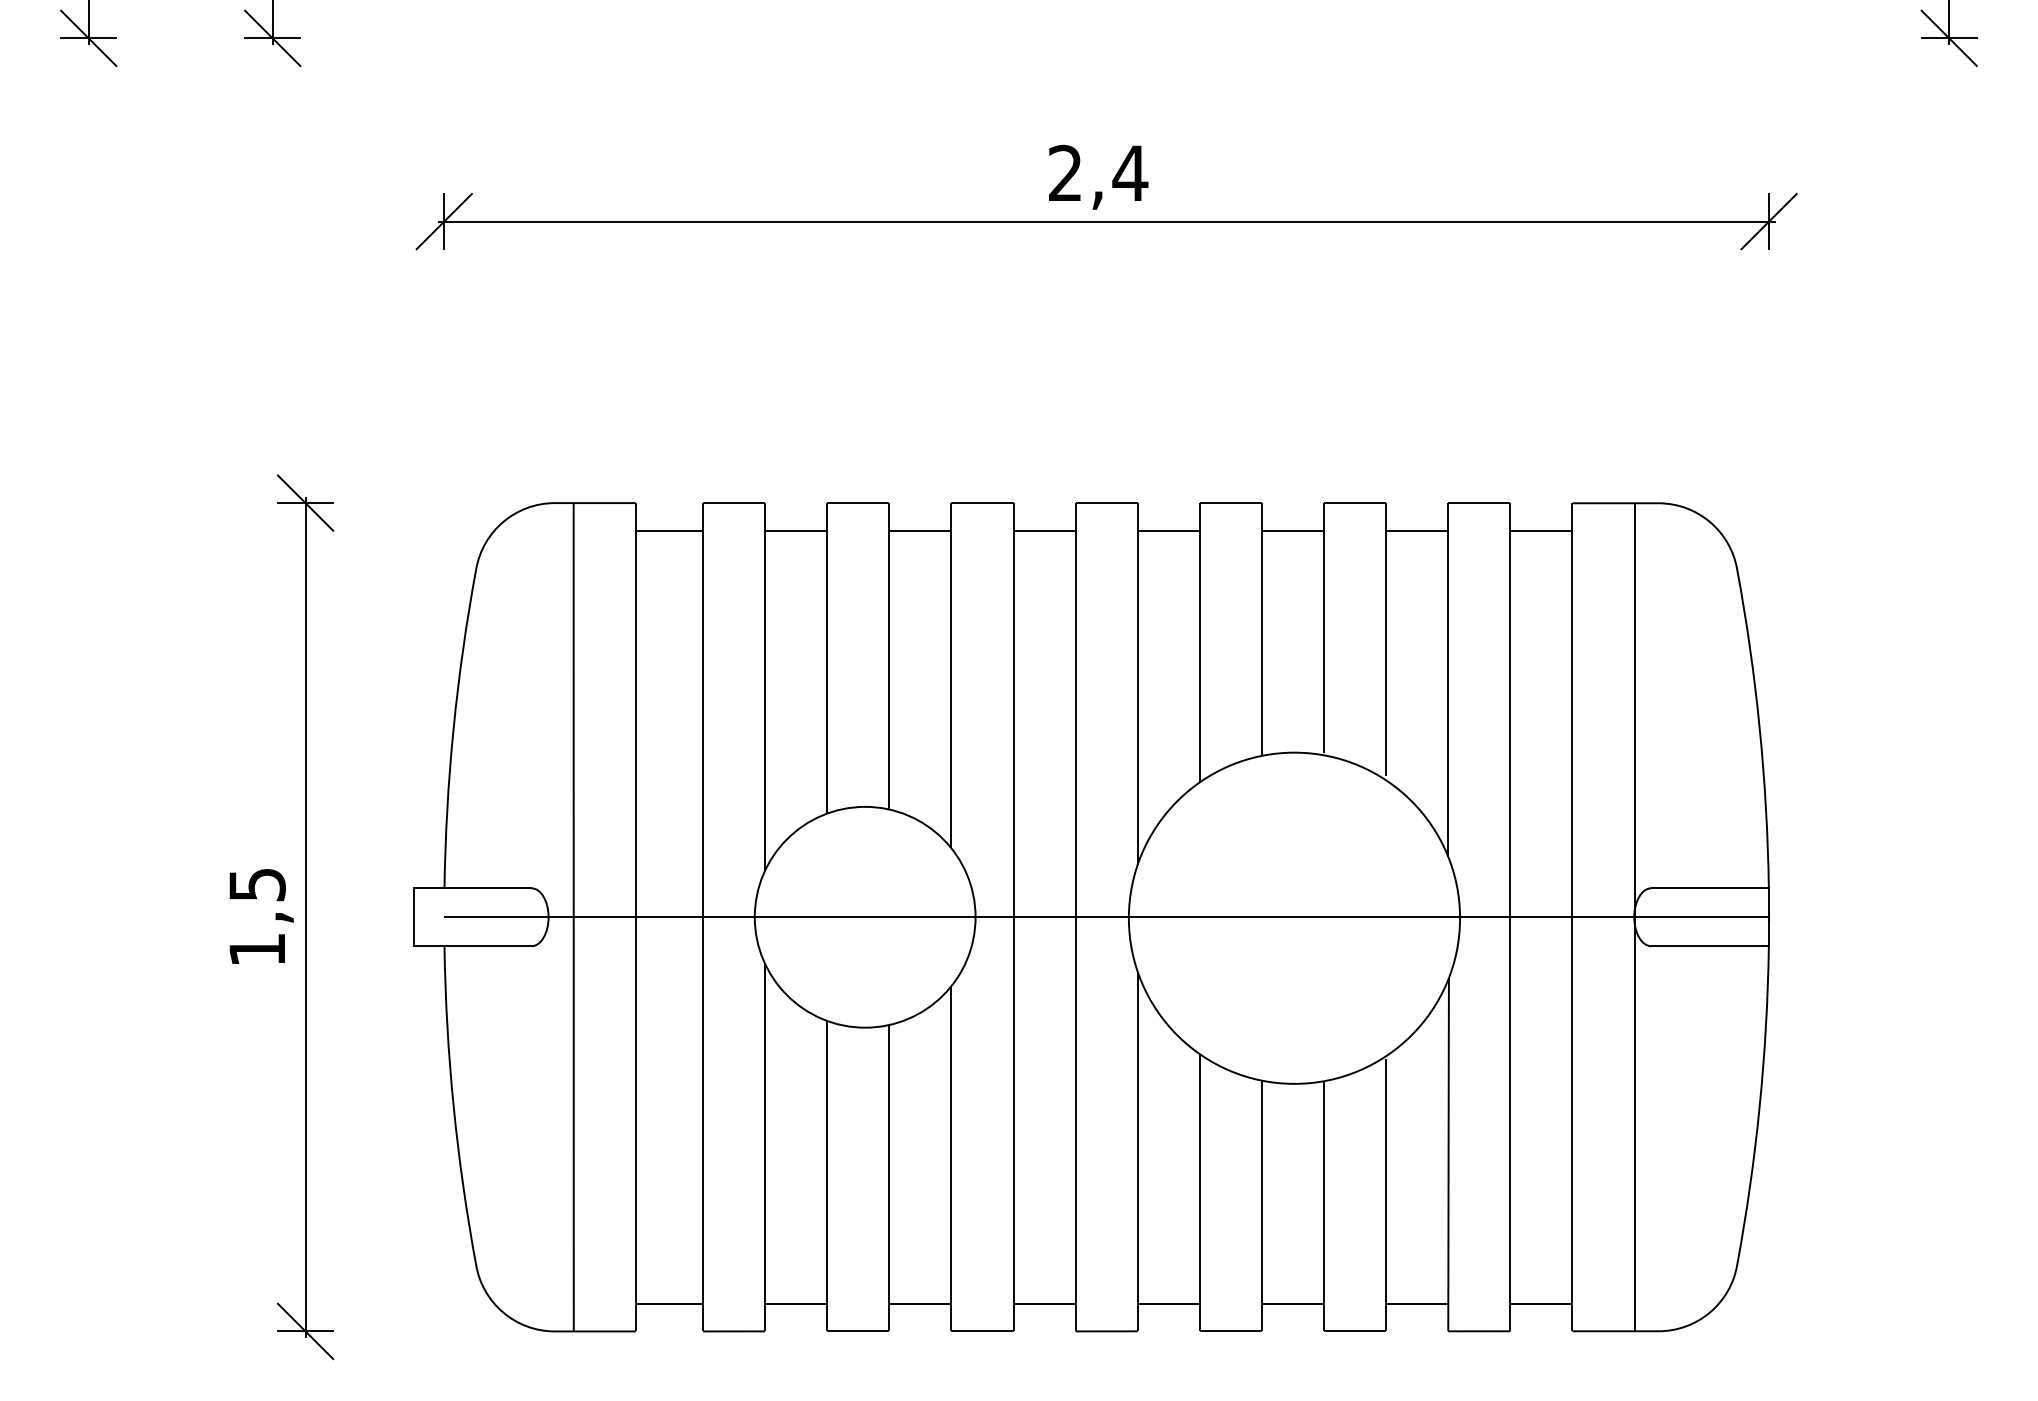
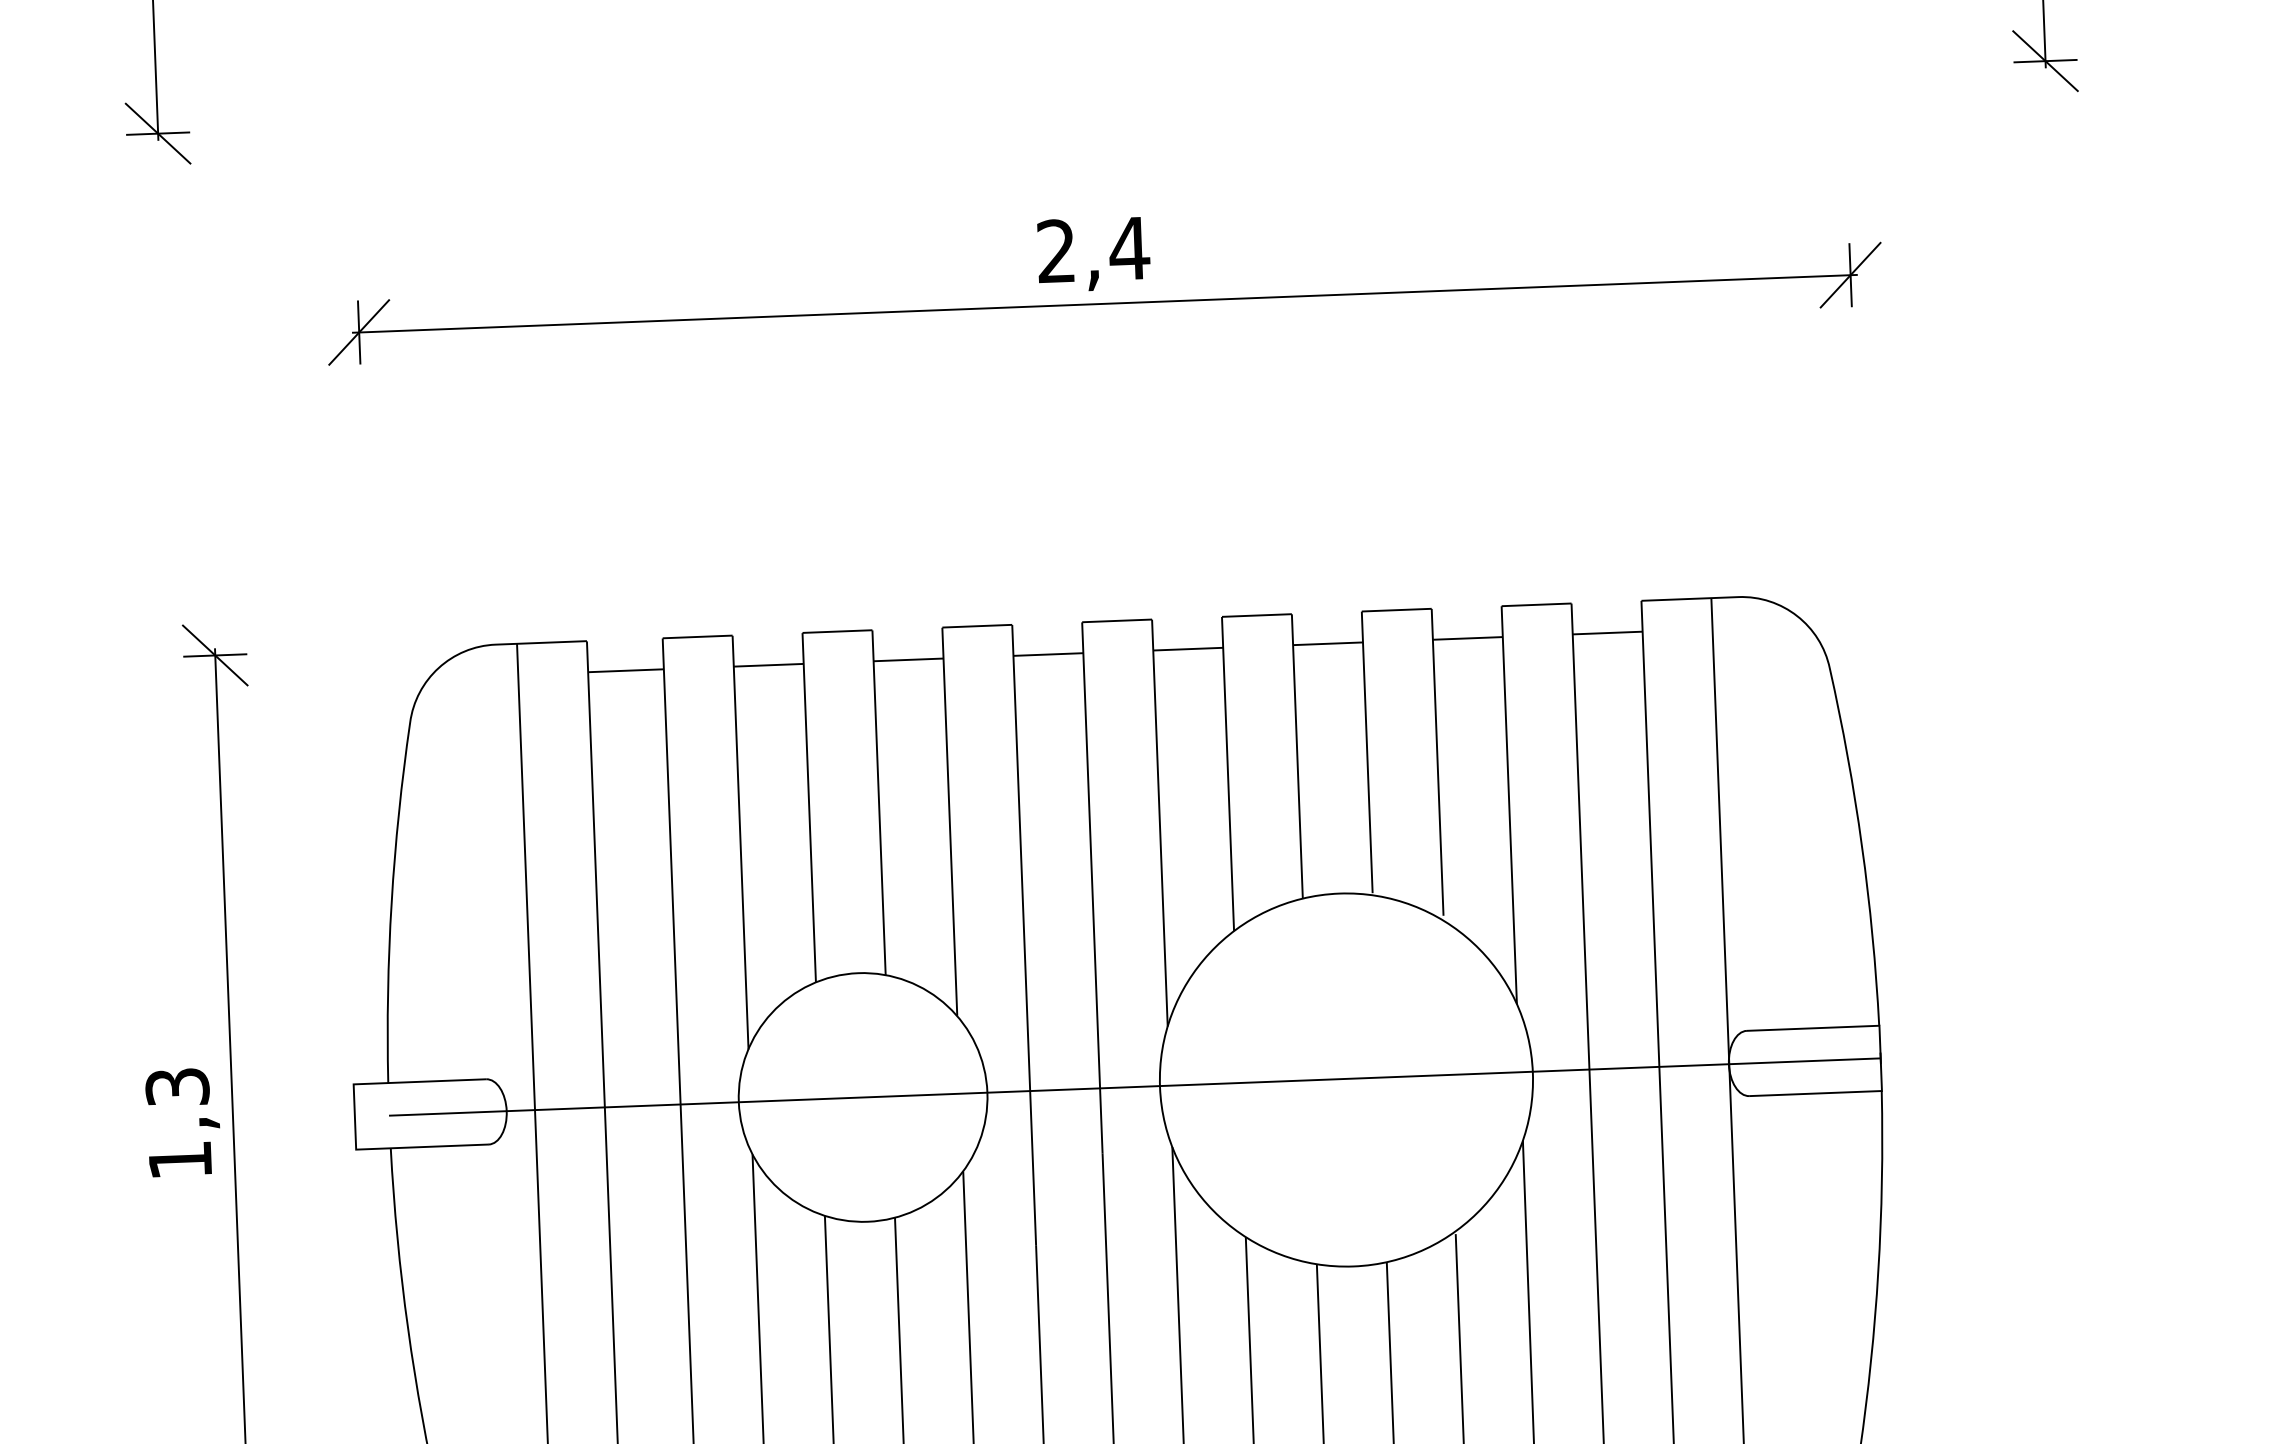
text: (256, 884) -> (176, 1086), 1,5 -> 1,3

